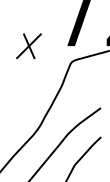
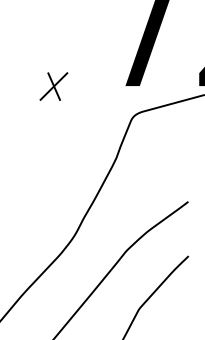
part: (28, 46) -> (52, 86), size x0.6

